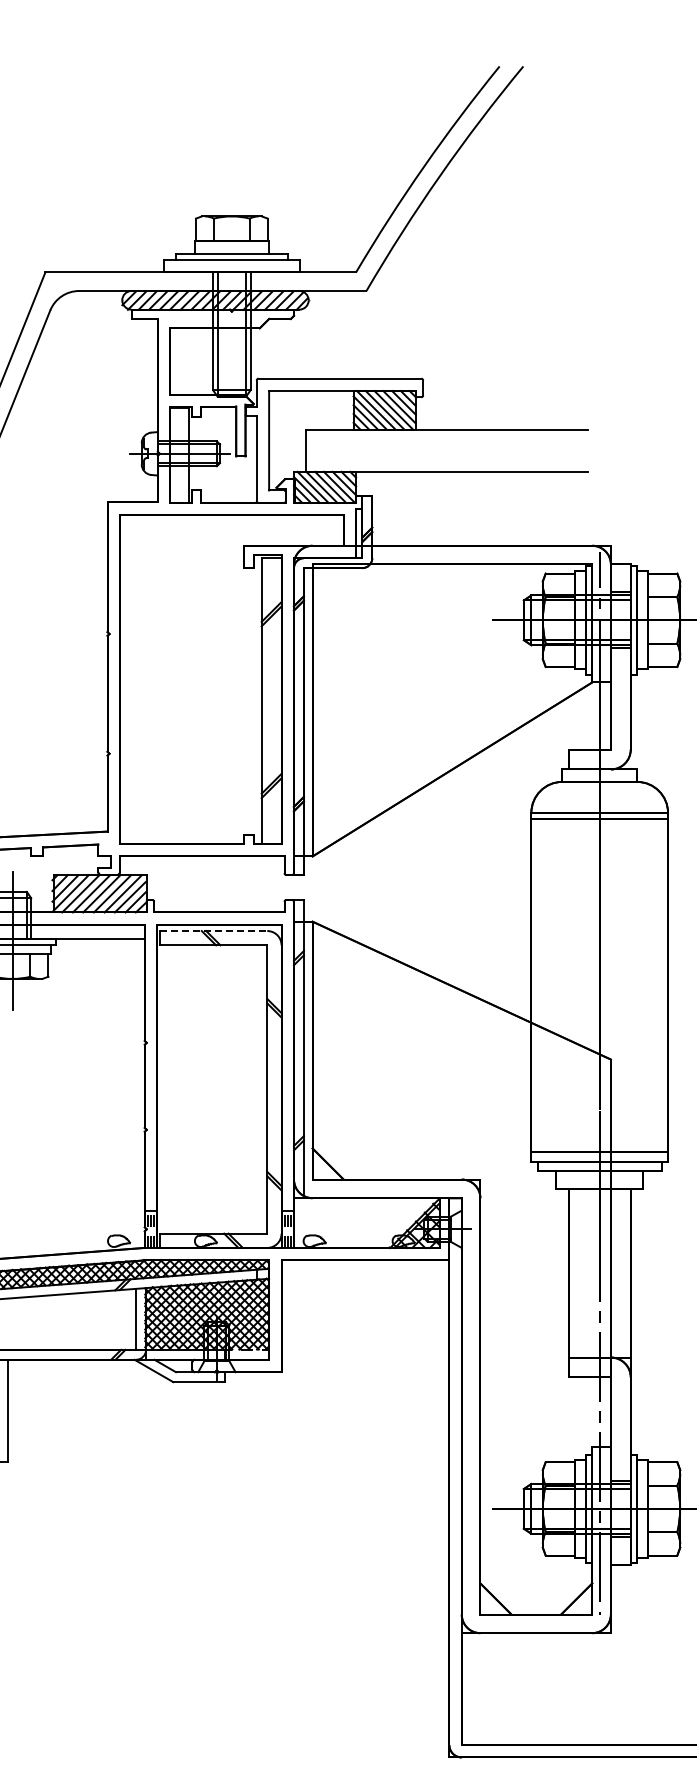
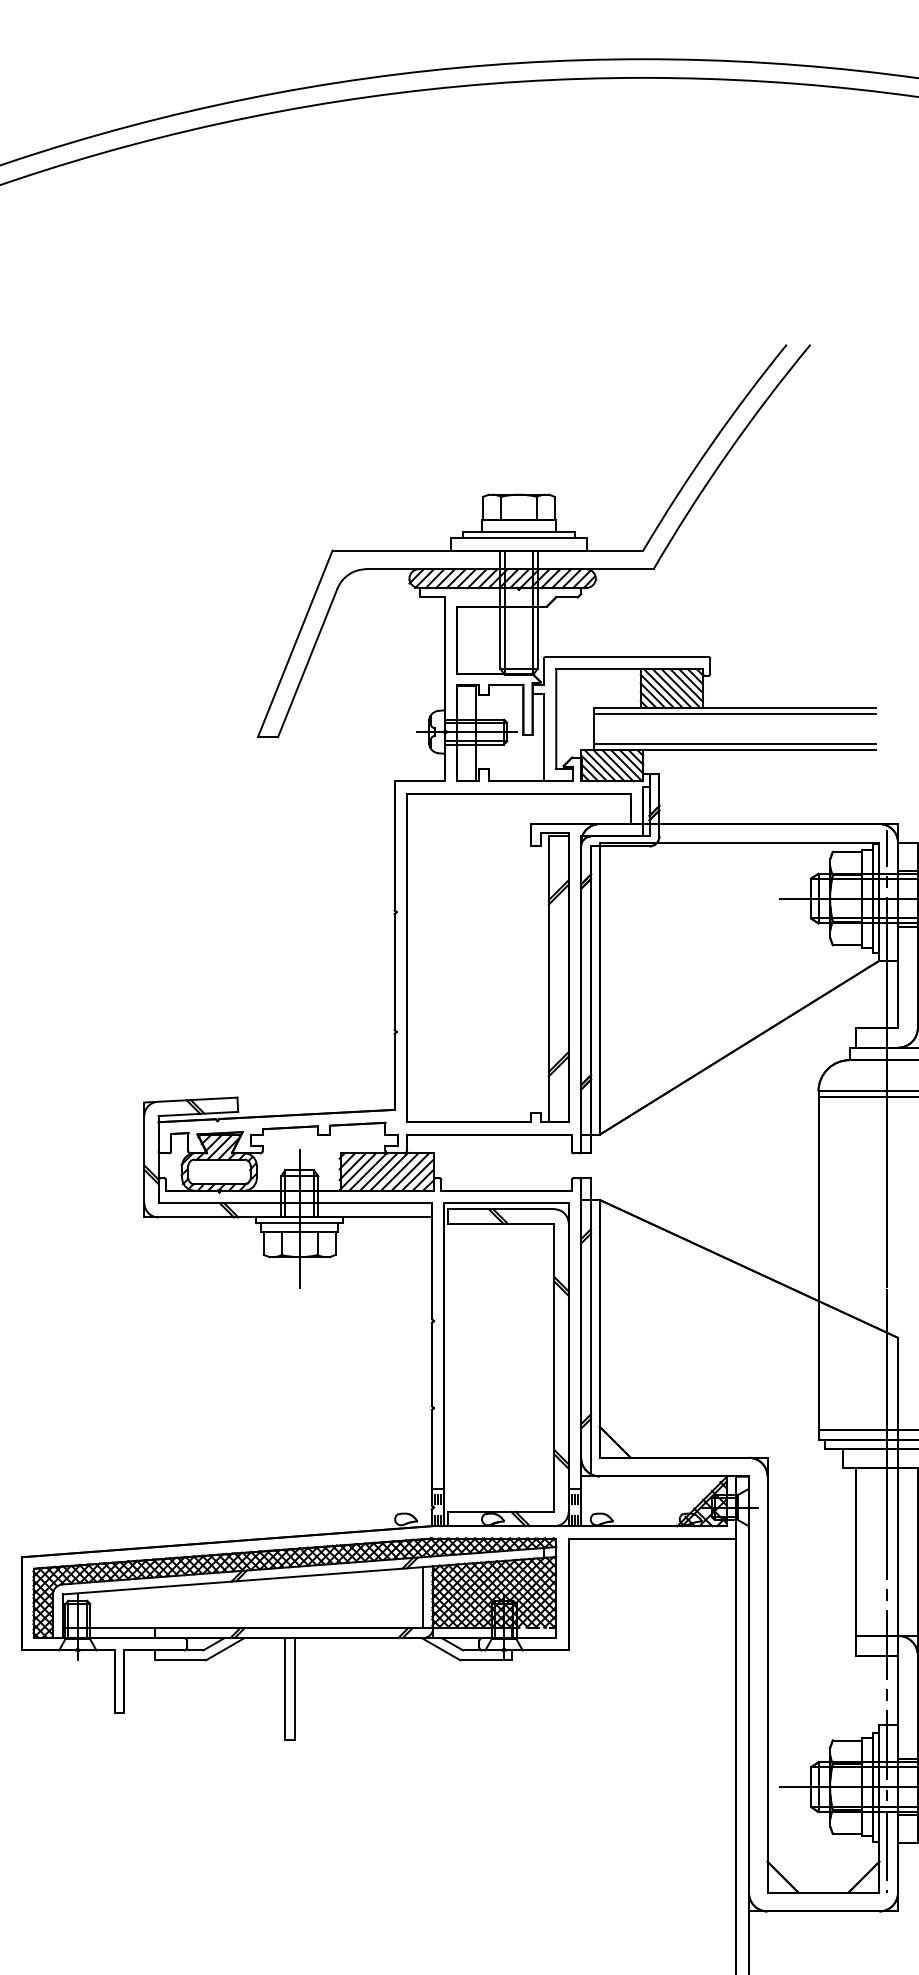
line: (447, 436) -> (734, 714), added
line: (447, 465) -> (734, 743), added
line: (214, 931) -> (501, 1209), dashed -> solid

